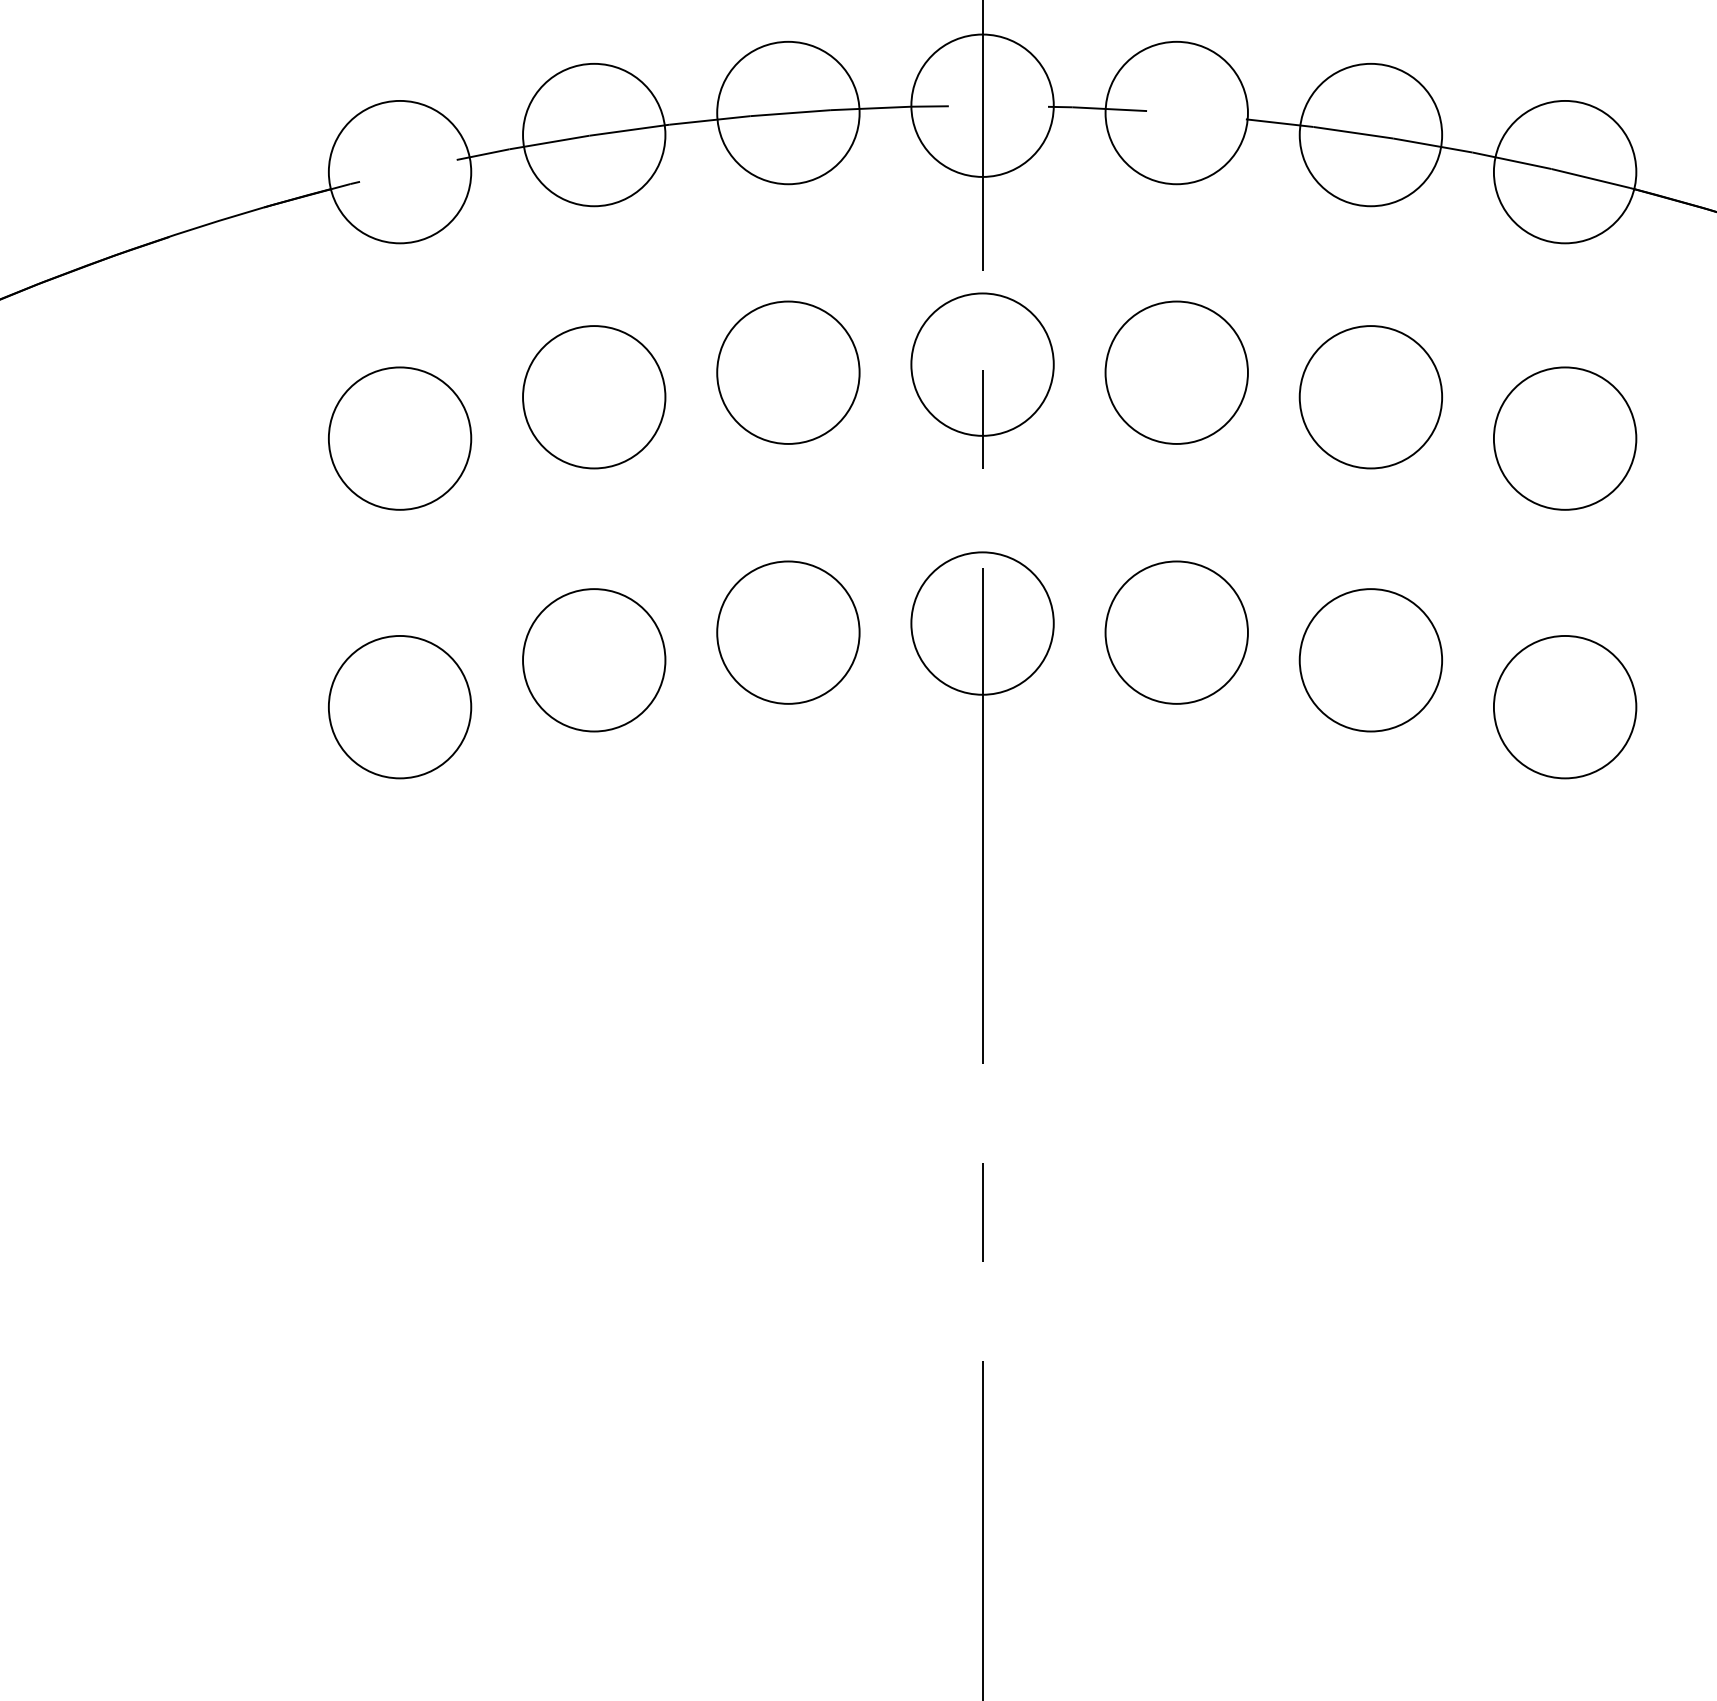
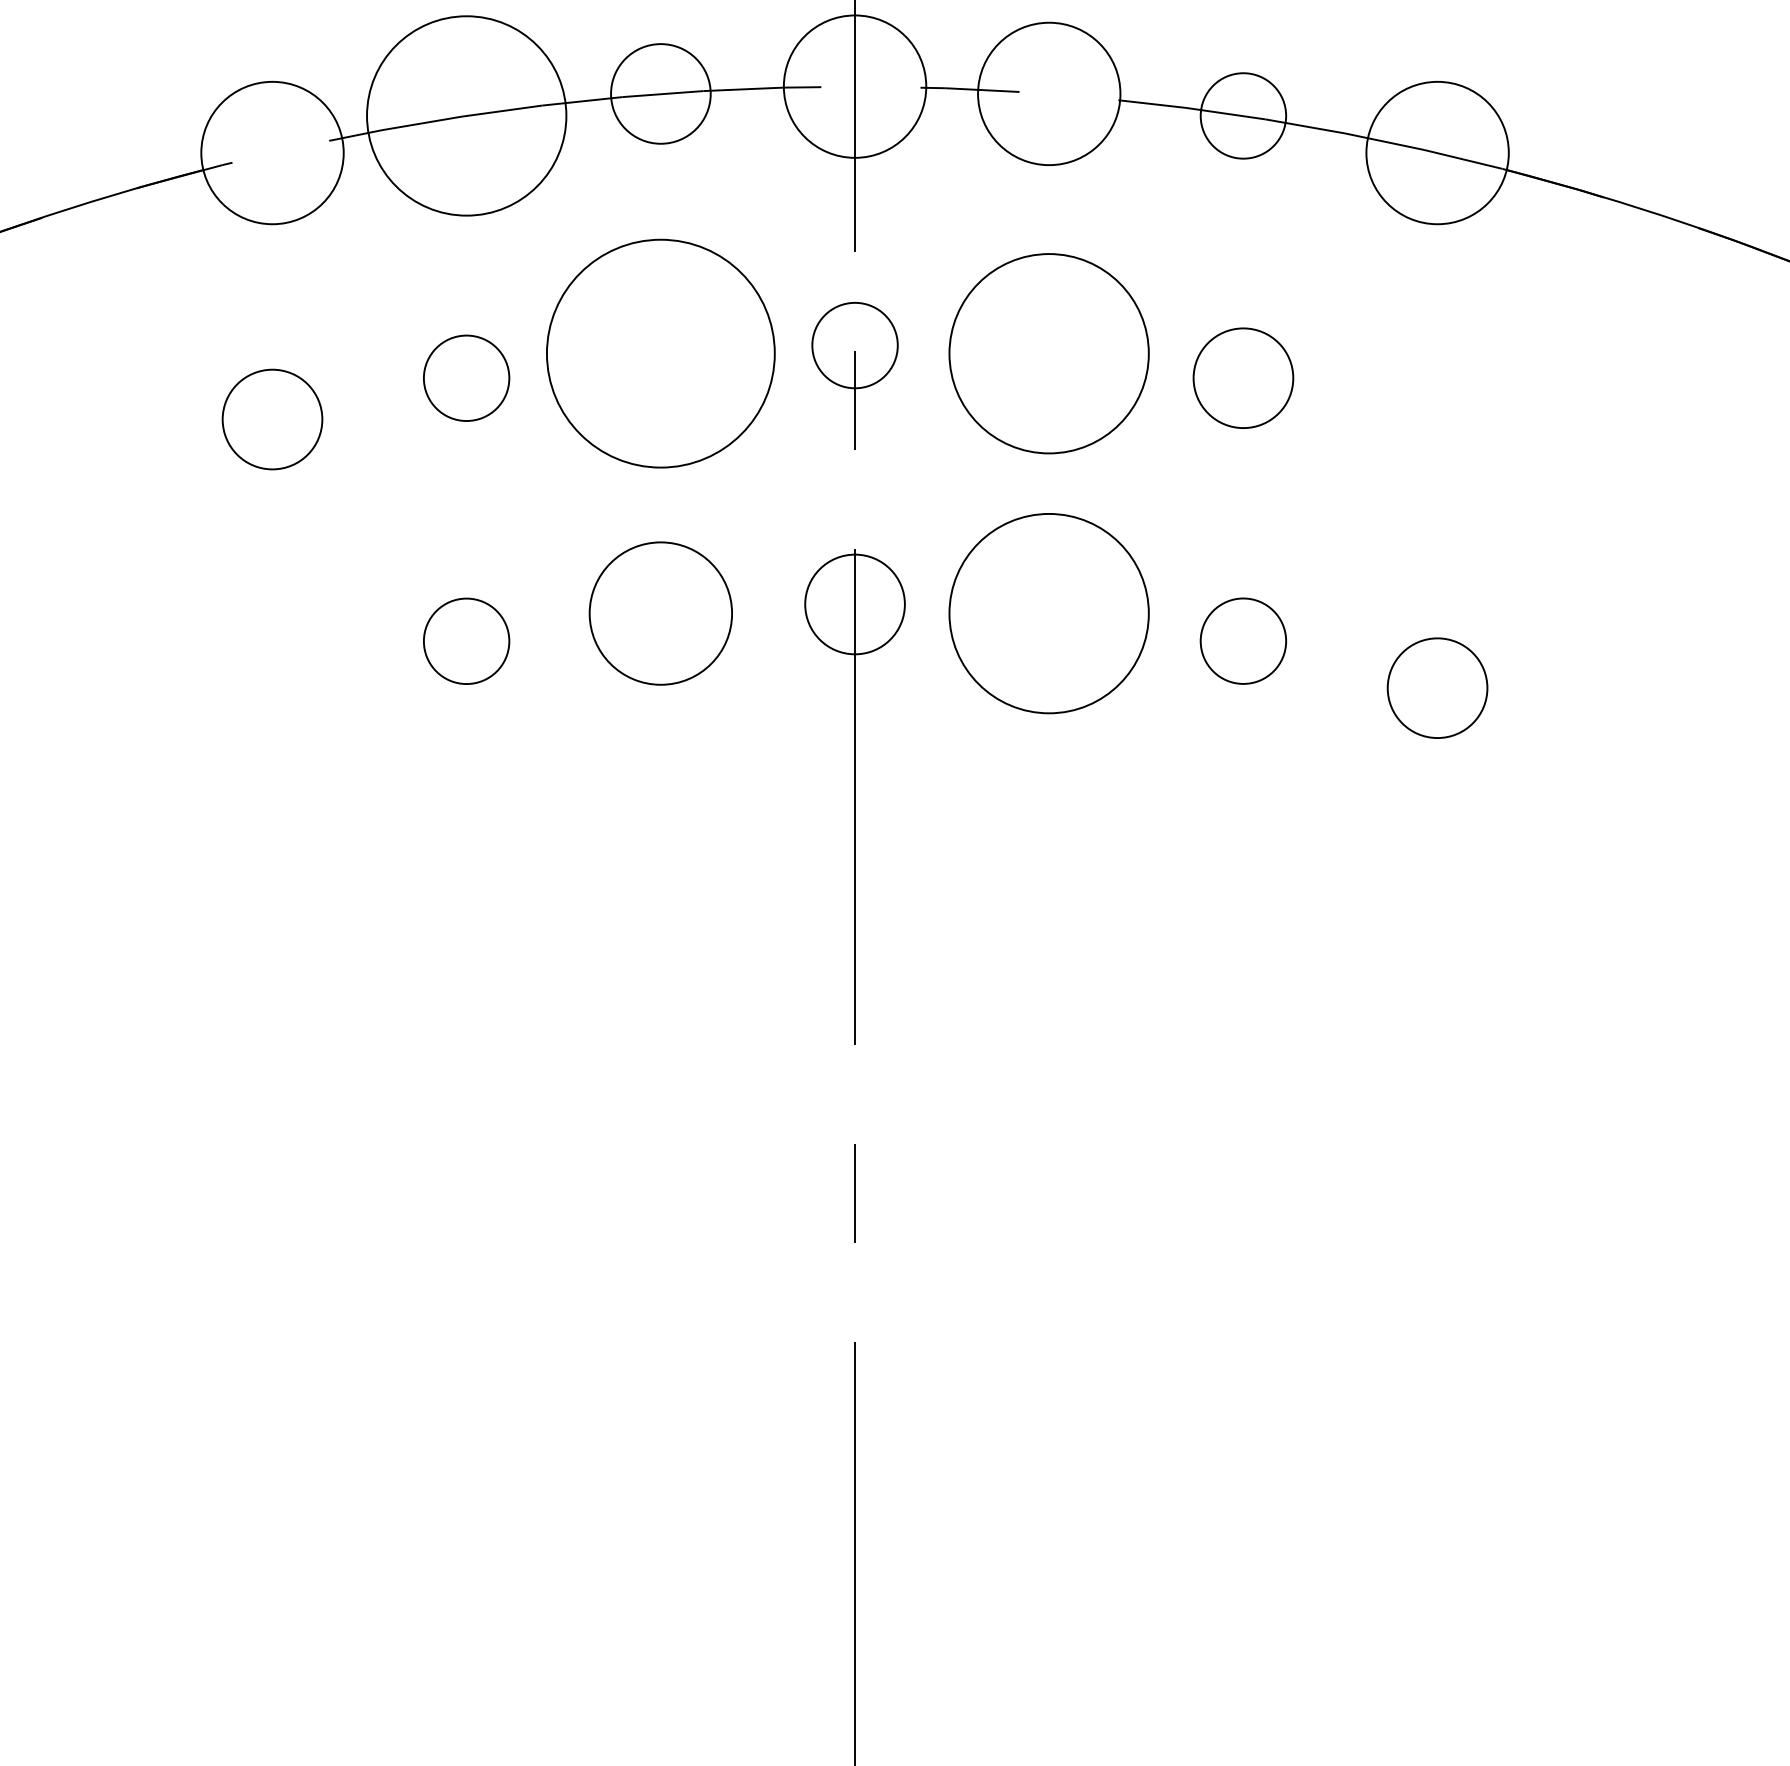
circle: (788, 112) -> (660, 93), size x0.7
circle: (594, 134) -> (466, 115), size x1.4
circle: (1371, 134) -> (1243, 115), size x0.6
circle: (982, 364) -> (854, 345), size x0.6
circle: (788, 372) -> (660, 353), size x1.6
circle: (1177, 372) -> (1049, 353), size x1.4
circle: (594, 397) -> (466, 378), size x0.6
circle: (1371, 397) -> (1243, 378), size x0.7
circle: (400, 438) -> (272, 419), size x0.7
circle: (1565, 438) -> (1437, 419), removed
circle: (982, 623) -> (854, 604), size x0.7
circle: (1177, 632) -> (1049, 613), size x1.4
circle: (594, 660) -> (466, 641), size x0.6
circle: (1371, 660) -> (1243, 641), size x0.6
circle: (400, 707) -> (272, 688), removed
circle: (1565, 707) -> (1437, 688), size x0.7

